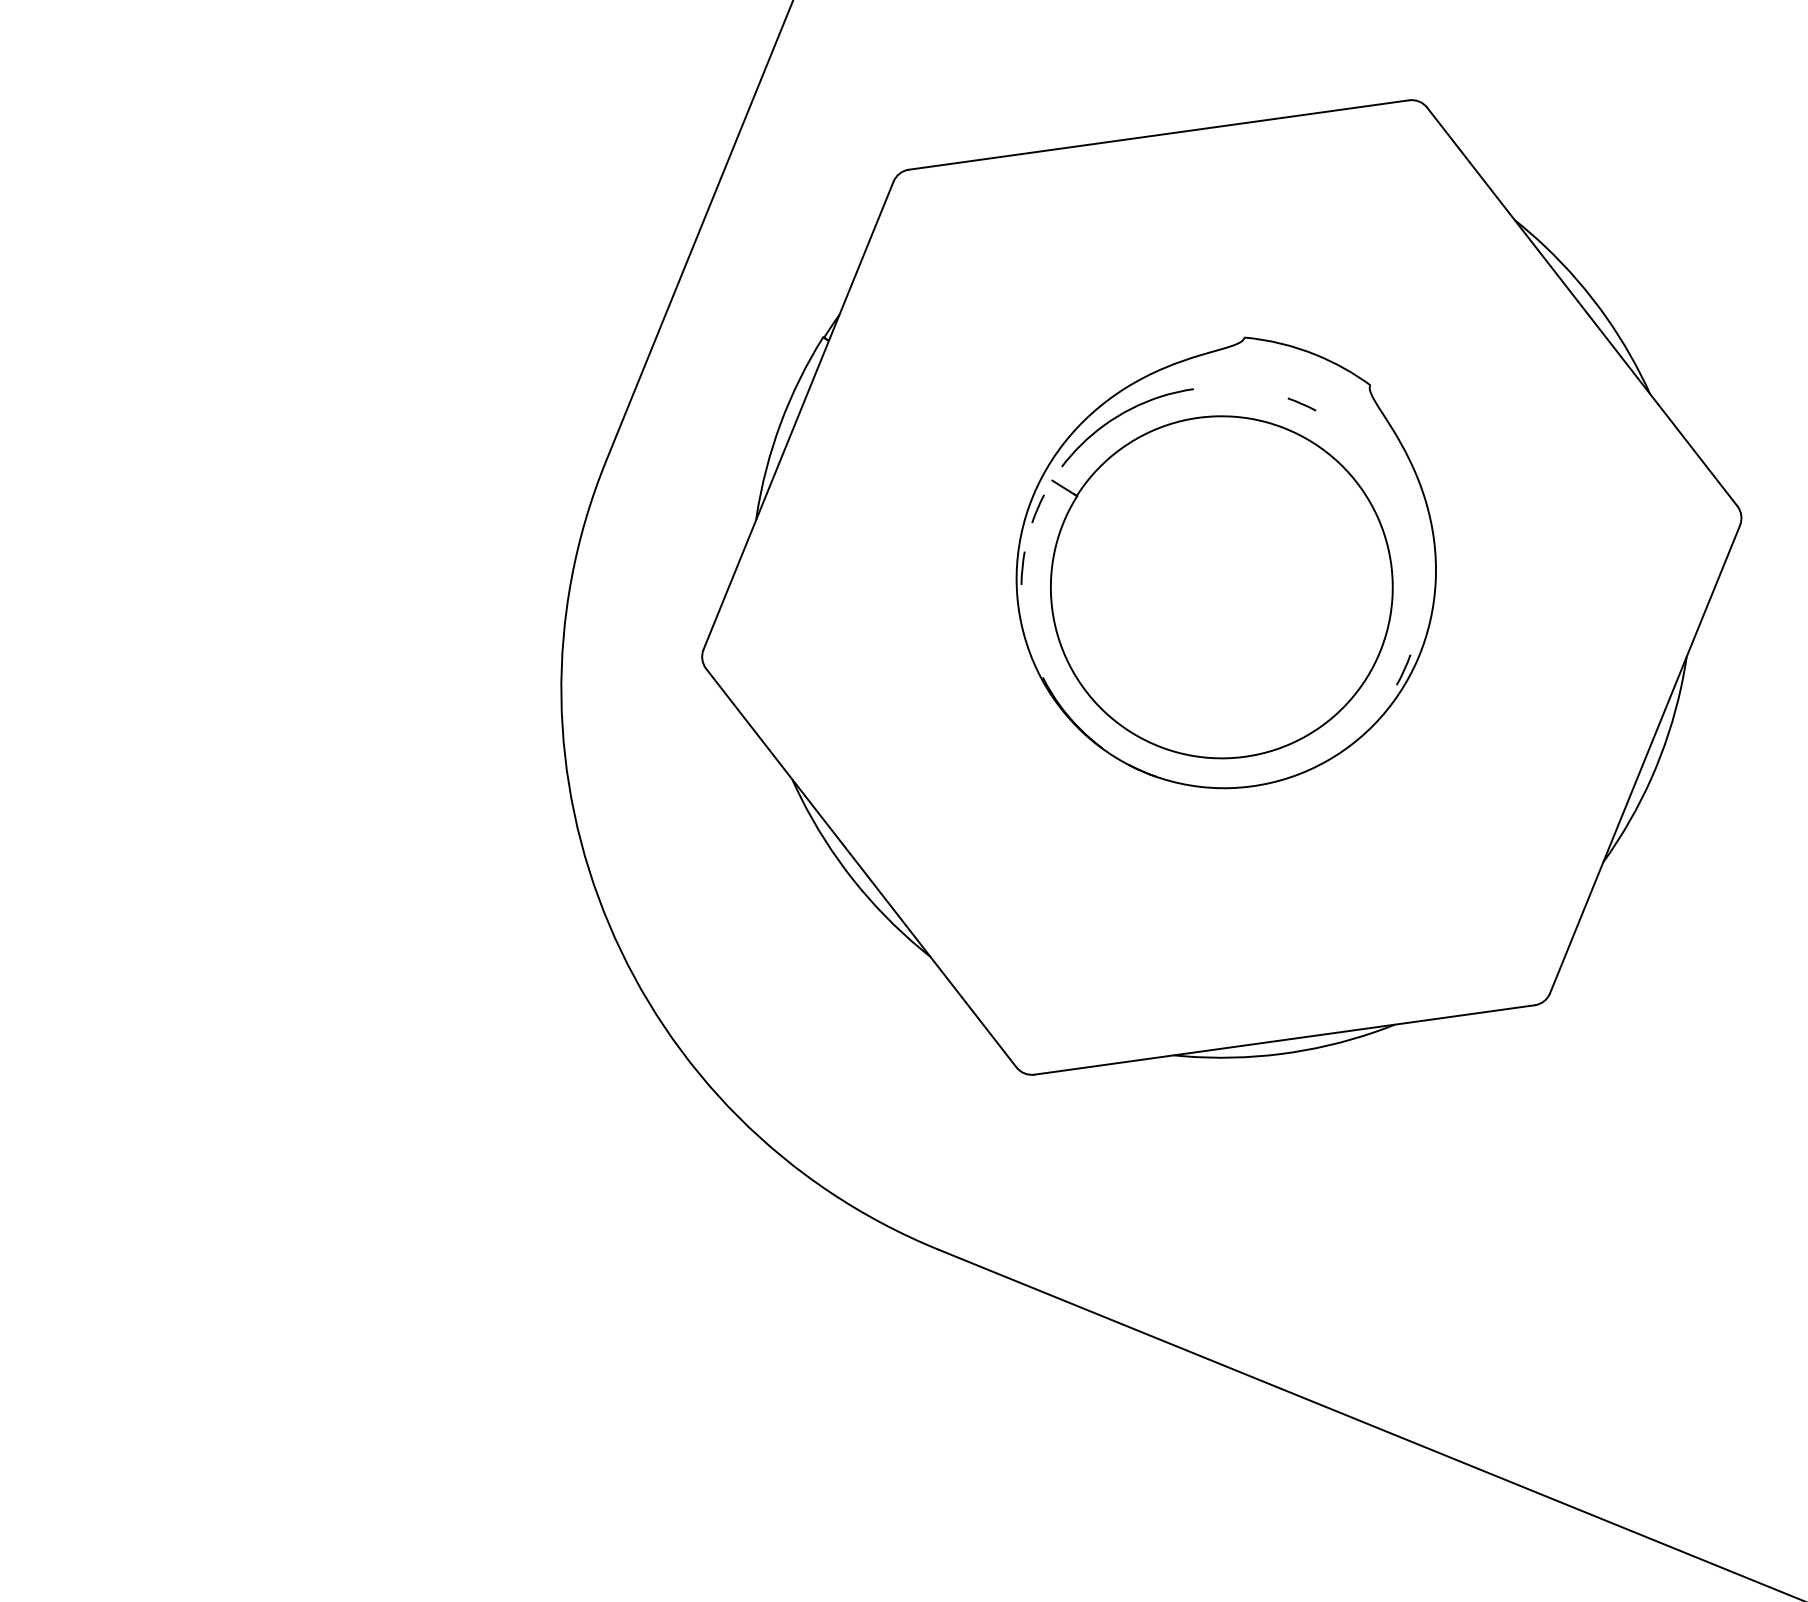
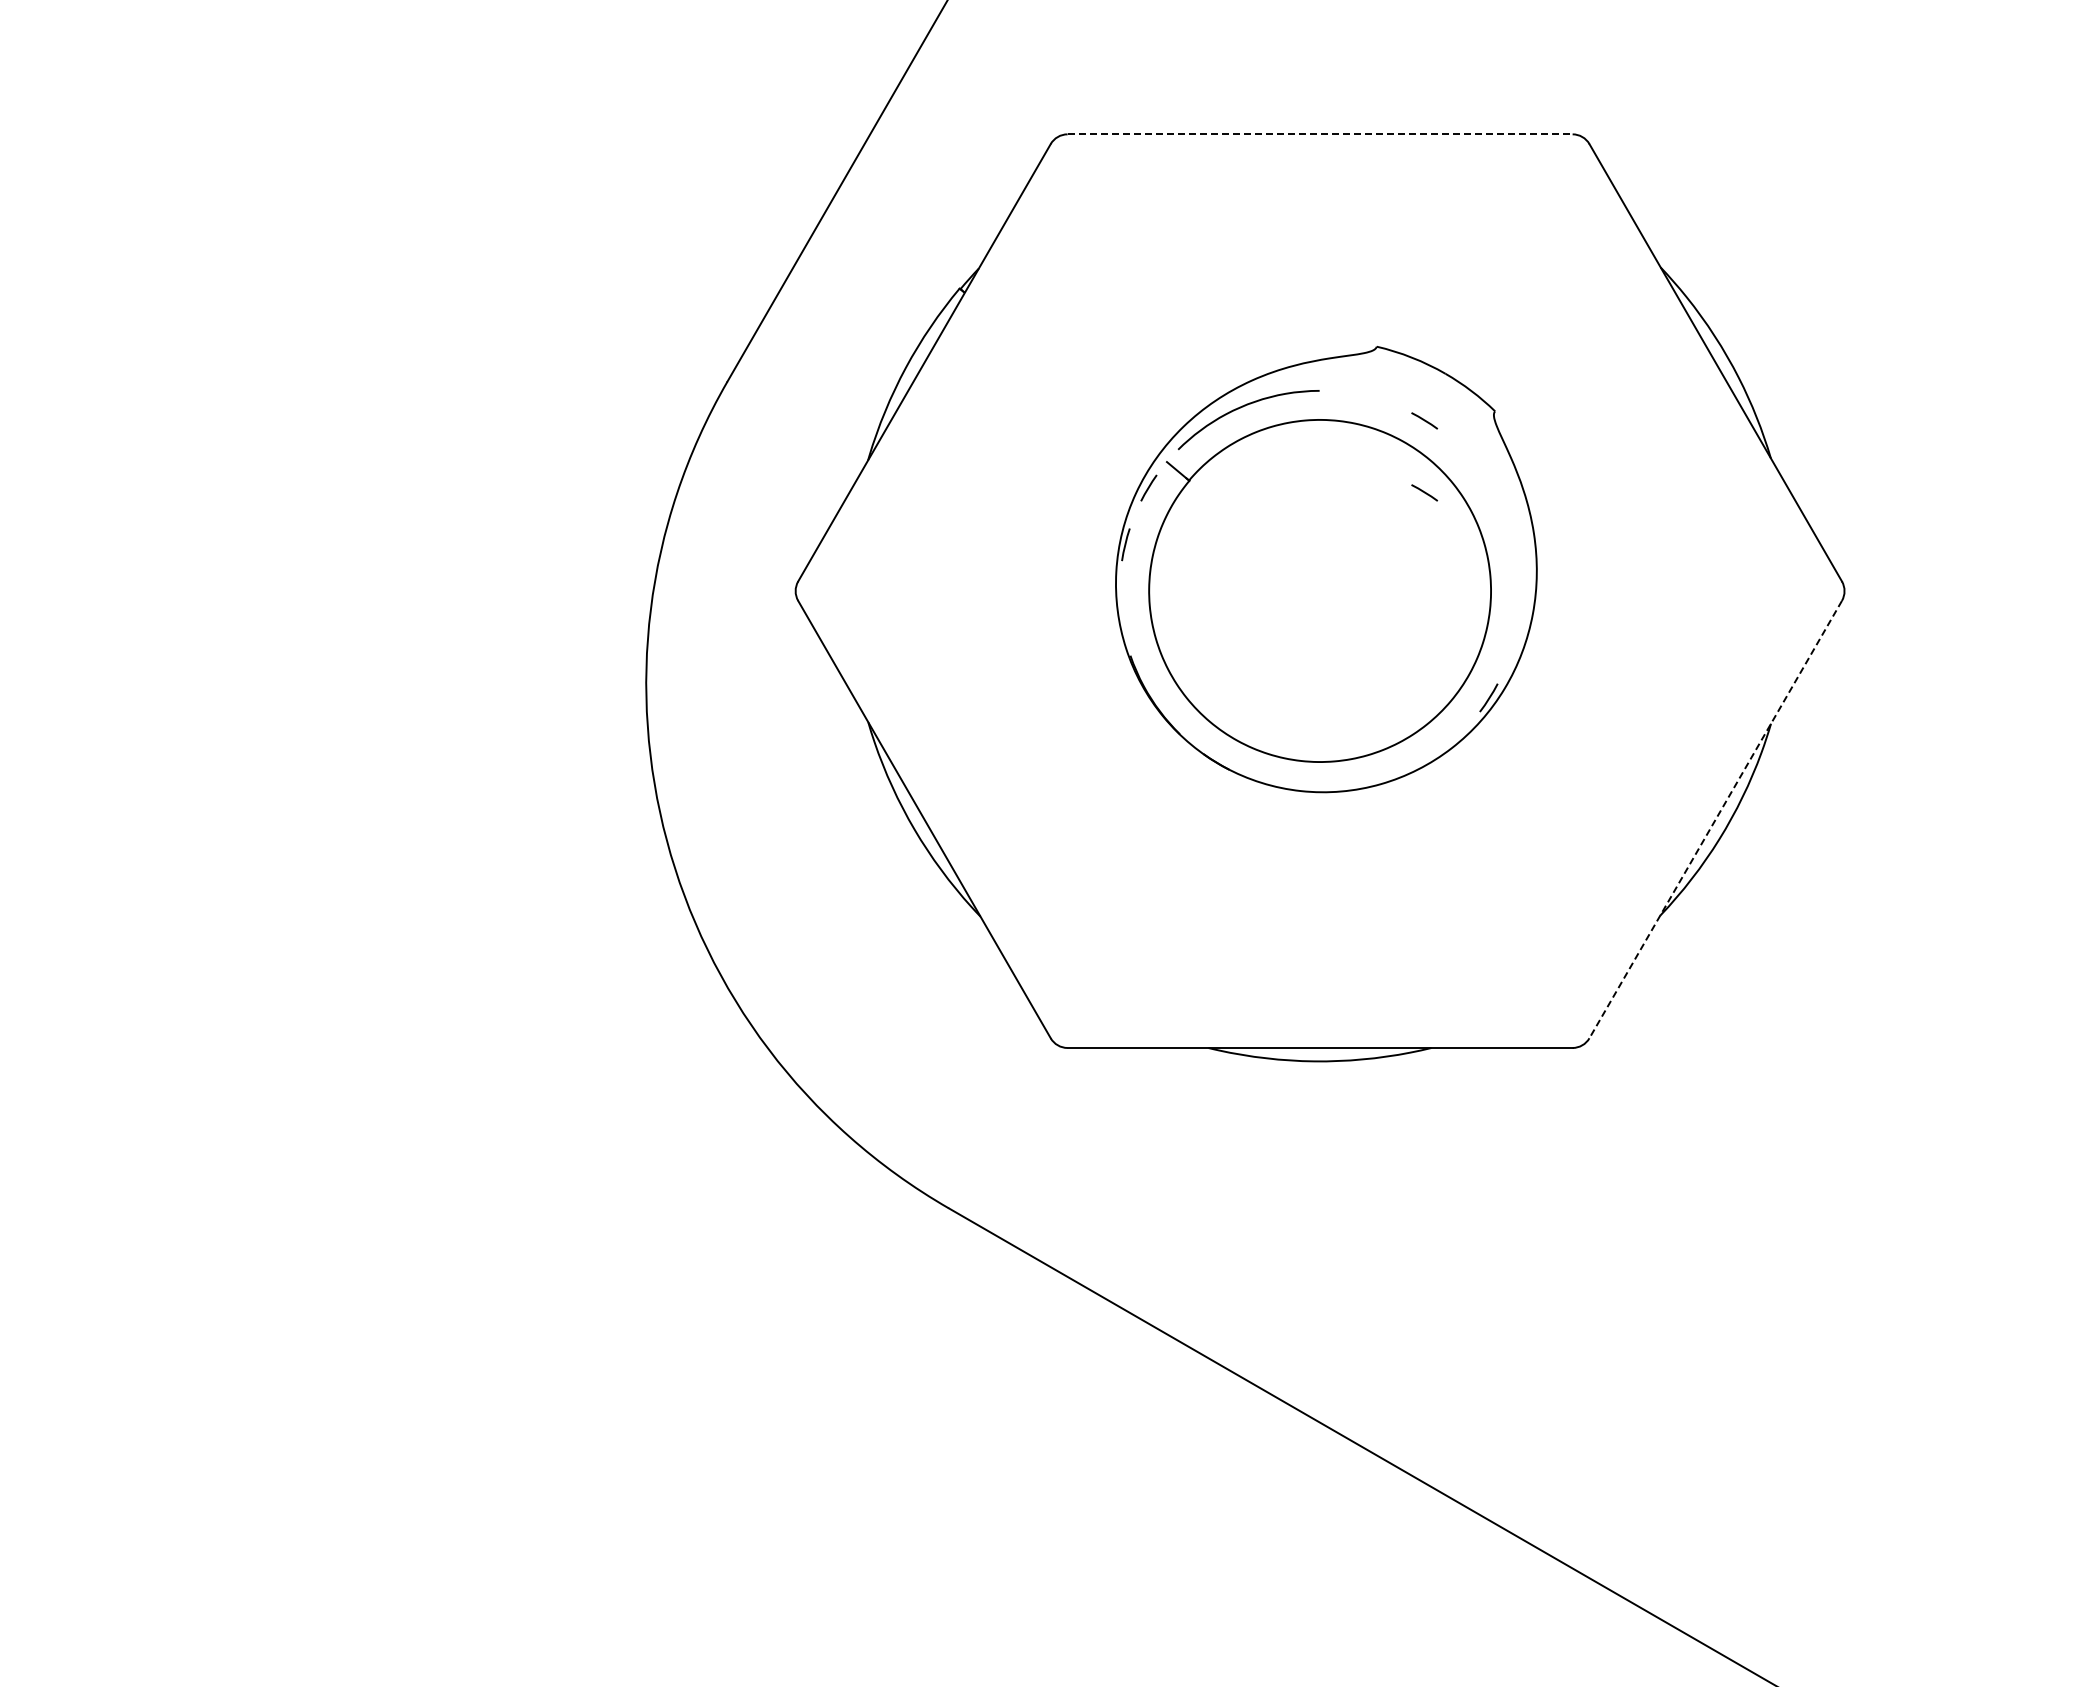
line: (1159, 135) -> (1320, 134), solid -> dashed
line: (1311, 475) -> (1424, 492), added
line: (1644, 759) -> (1715, 819), solid -> dashed

